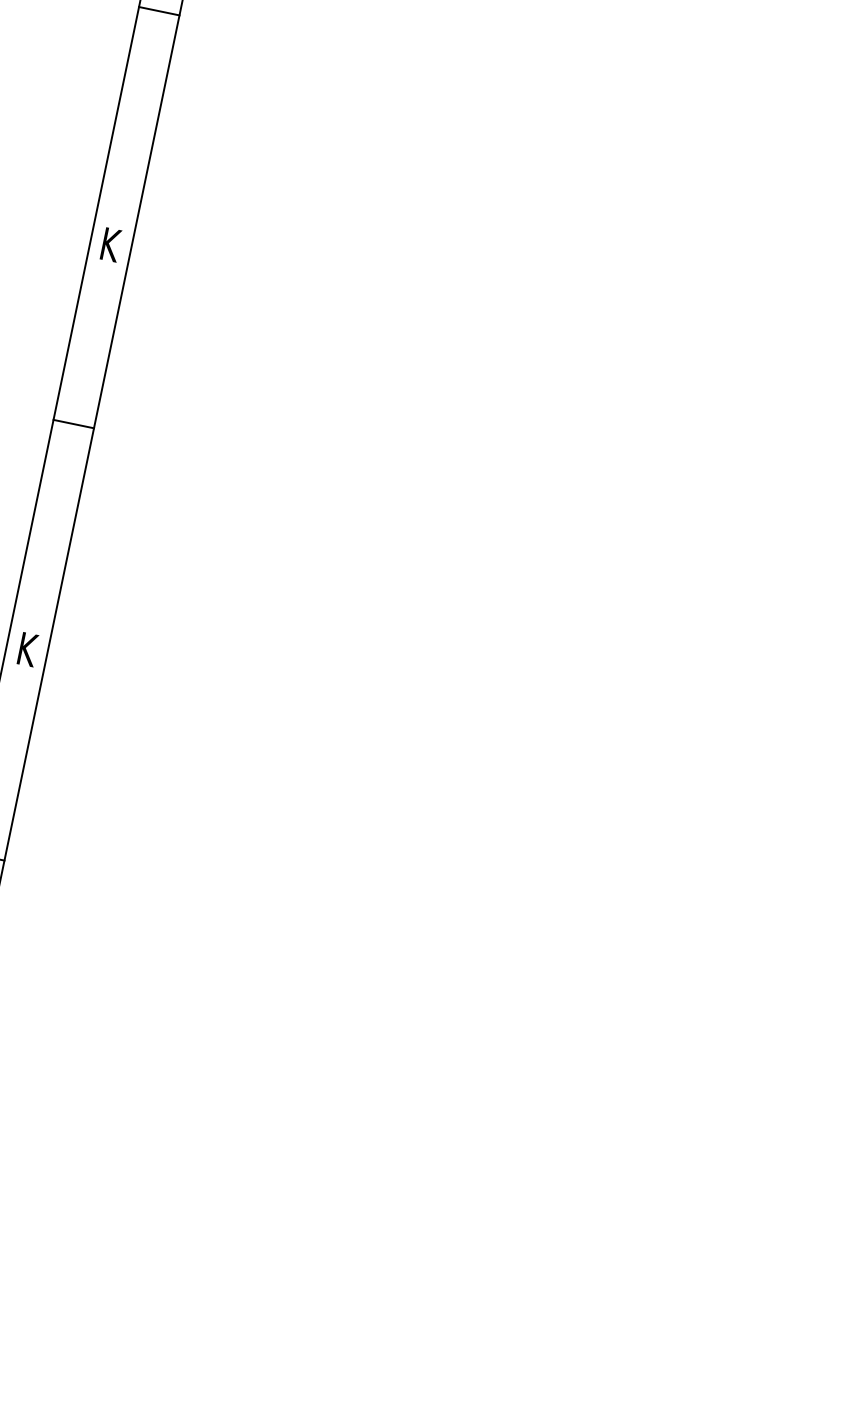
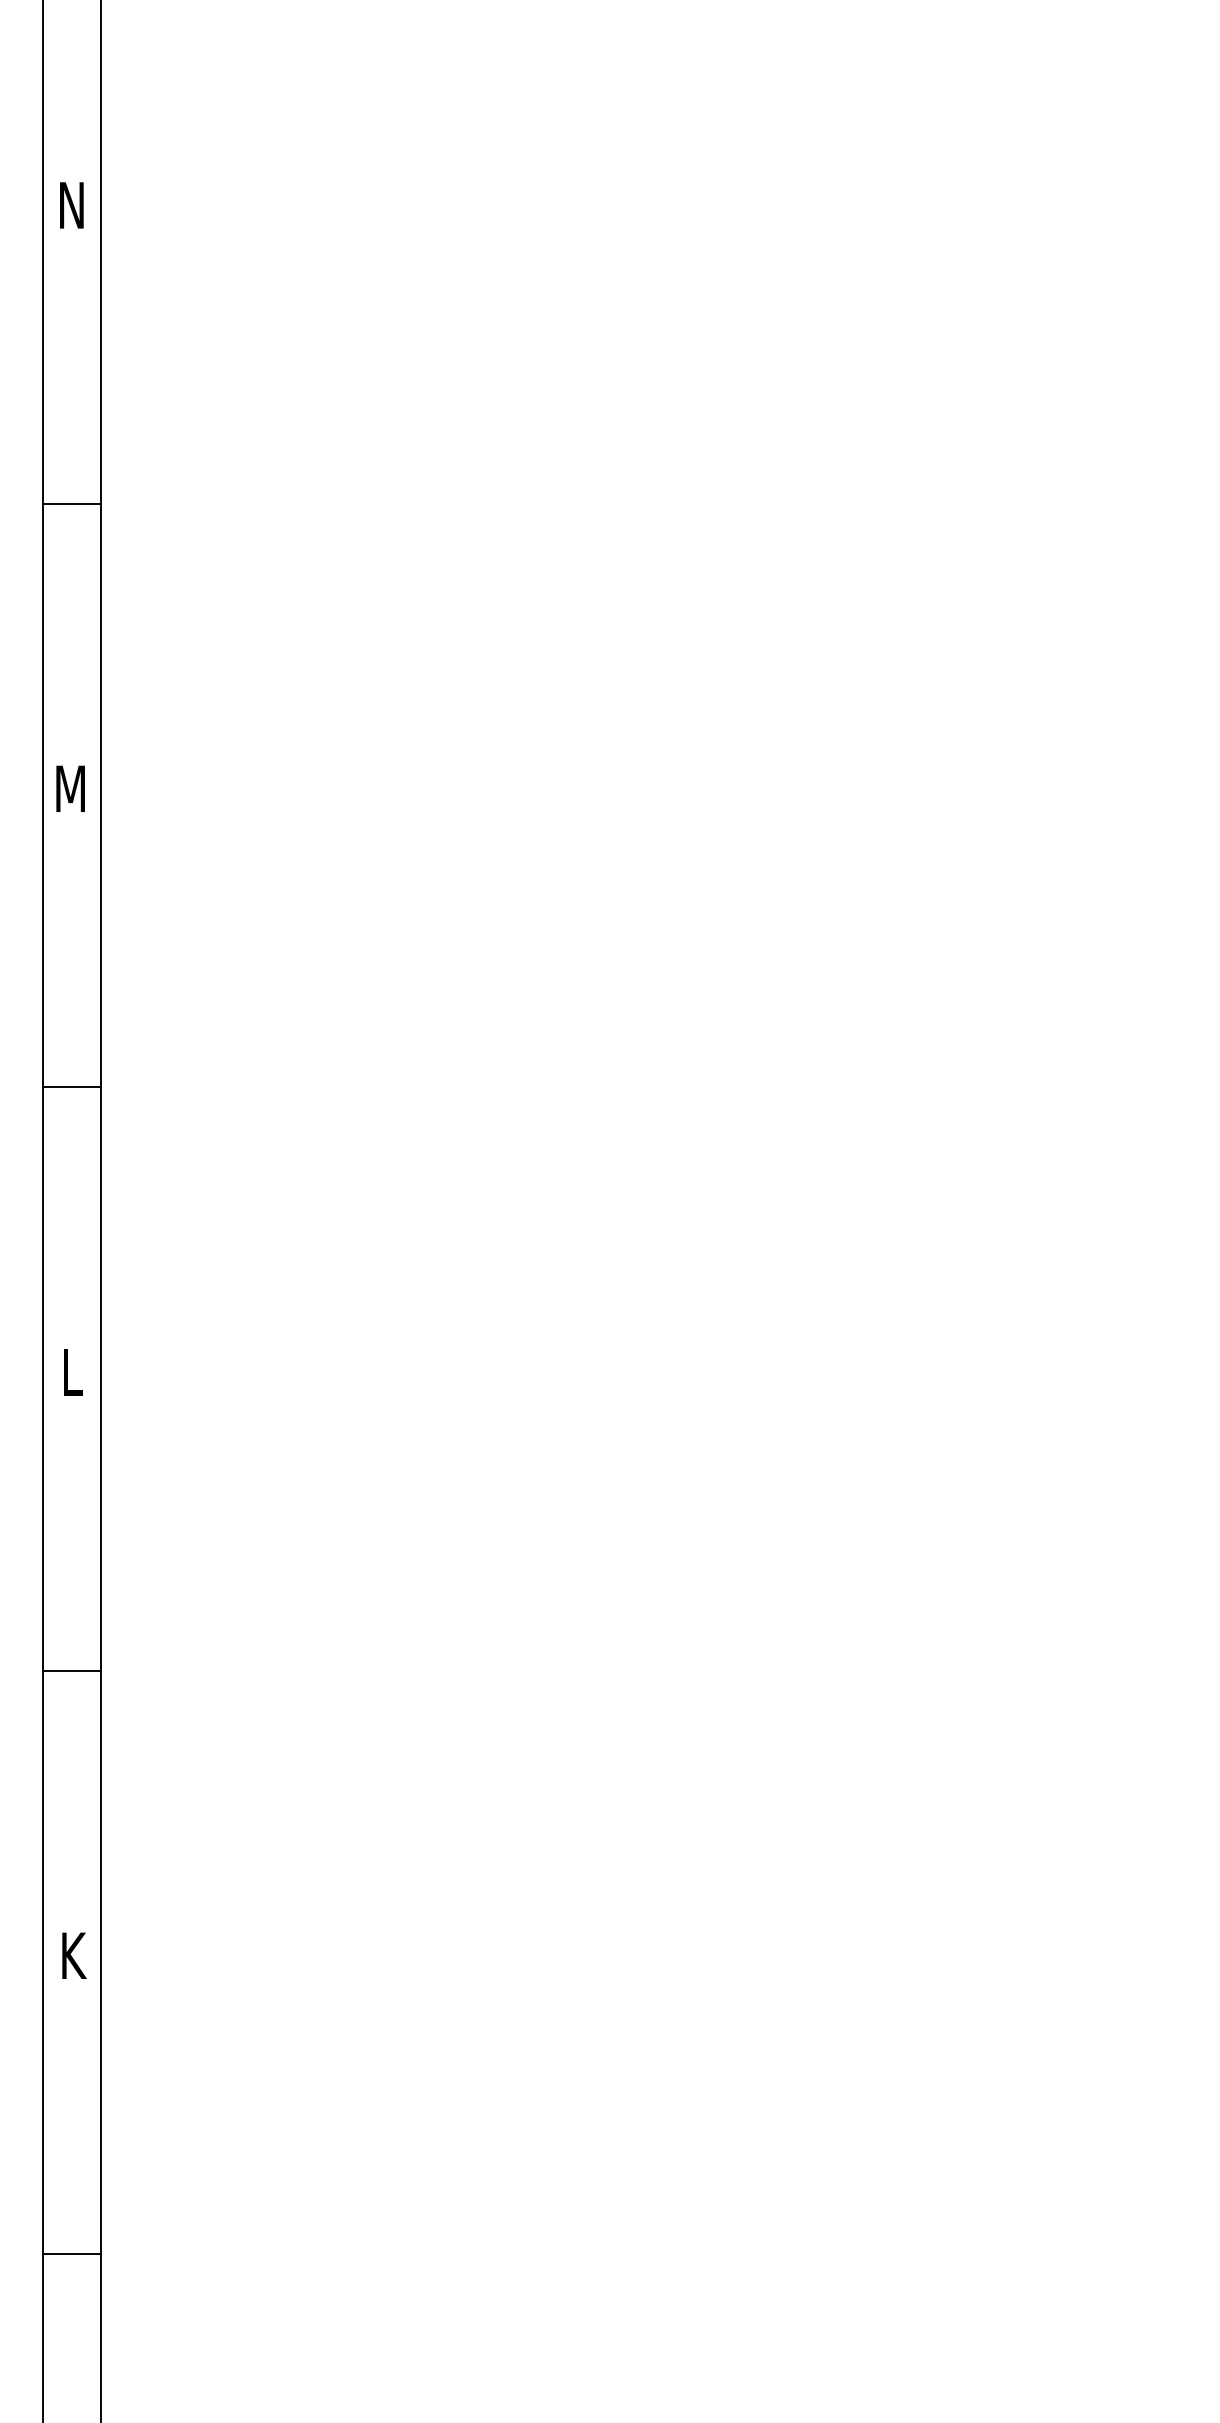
line: (159, 10) -> (72, 503), moved
text: (109, 244) -> (70, 788), K -> M
line: (73, 424) -> (72, 1087), moved
text: (27, 649) -> (73, 1372), K -> L

